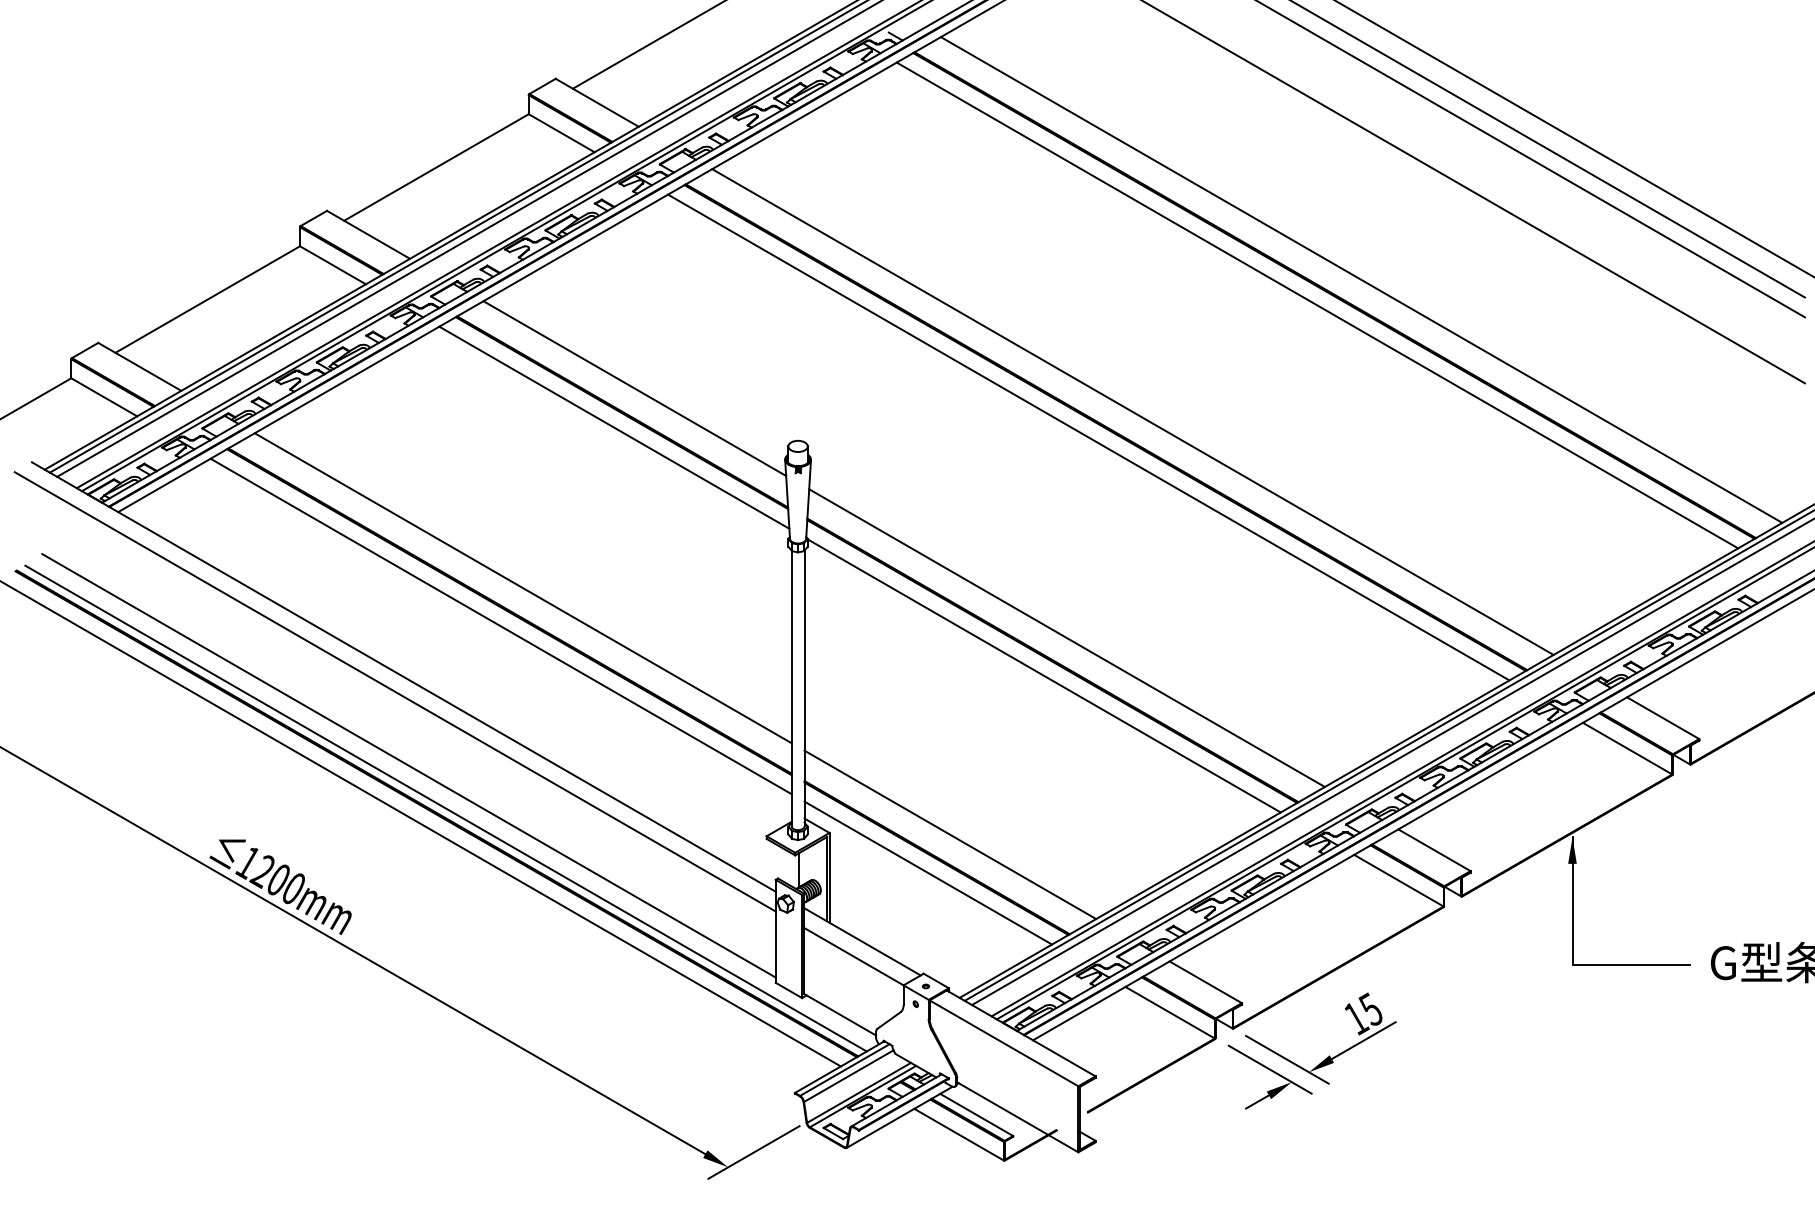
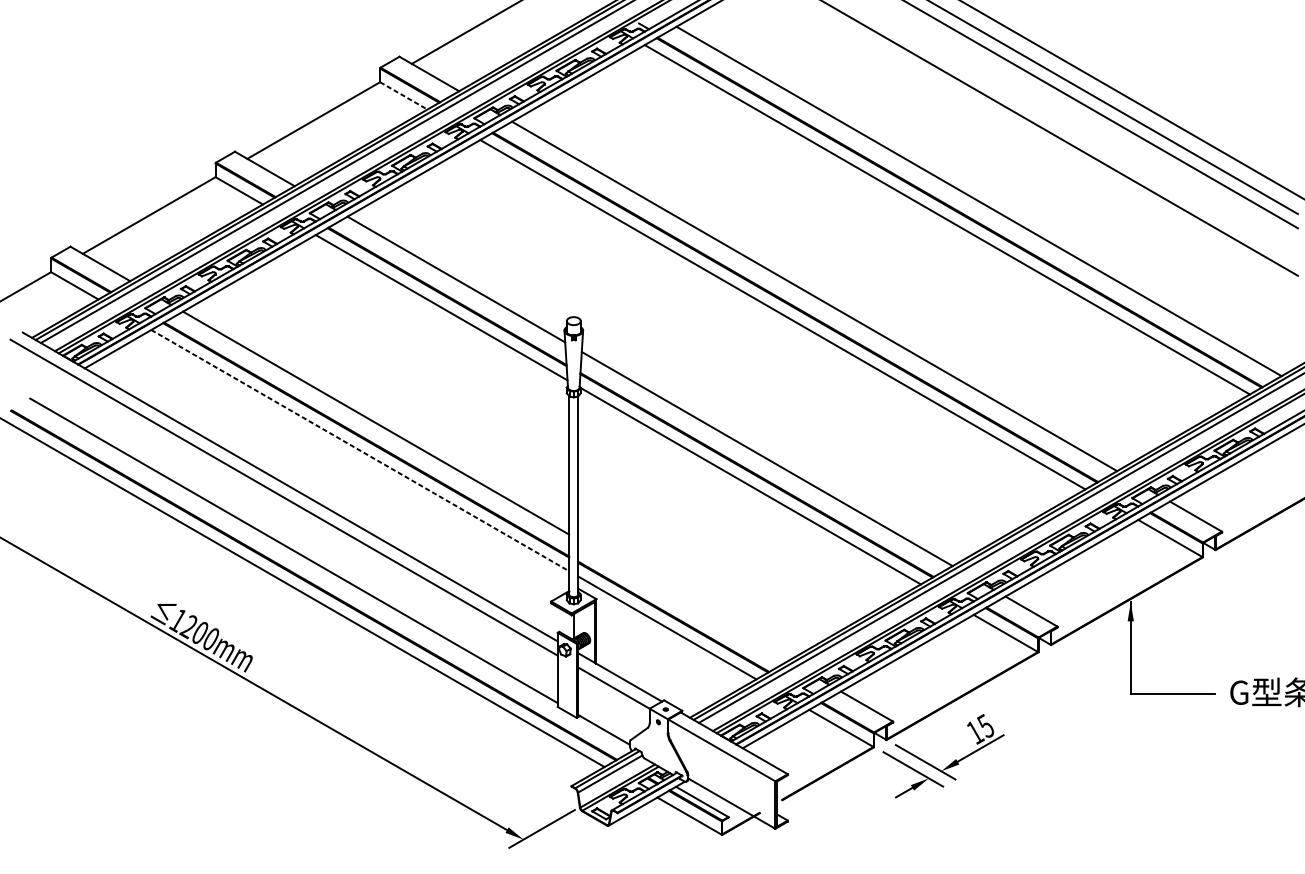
line: (562, 133) -> (404, 96), solid -> dashed
line: (501, 626) -> (360, 450), solid -> dashed
line: (445, 808) -> (320, 581), removed
line: (950, 834) -> (683, 600), removed

